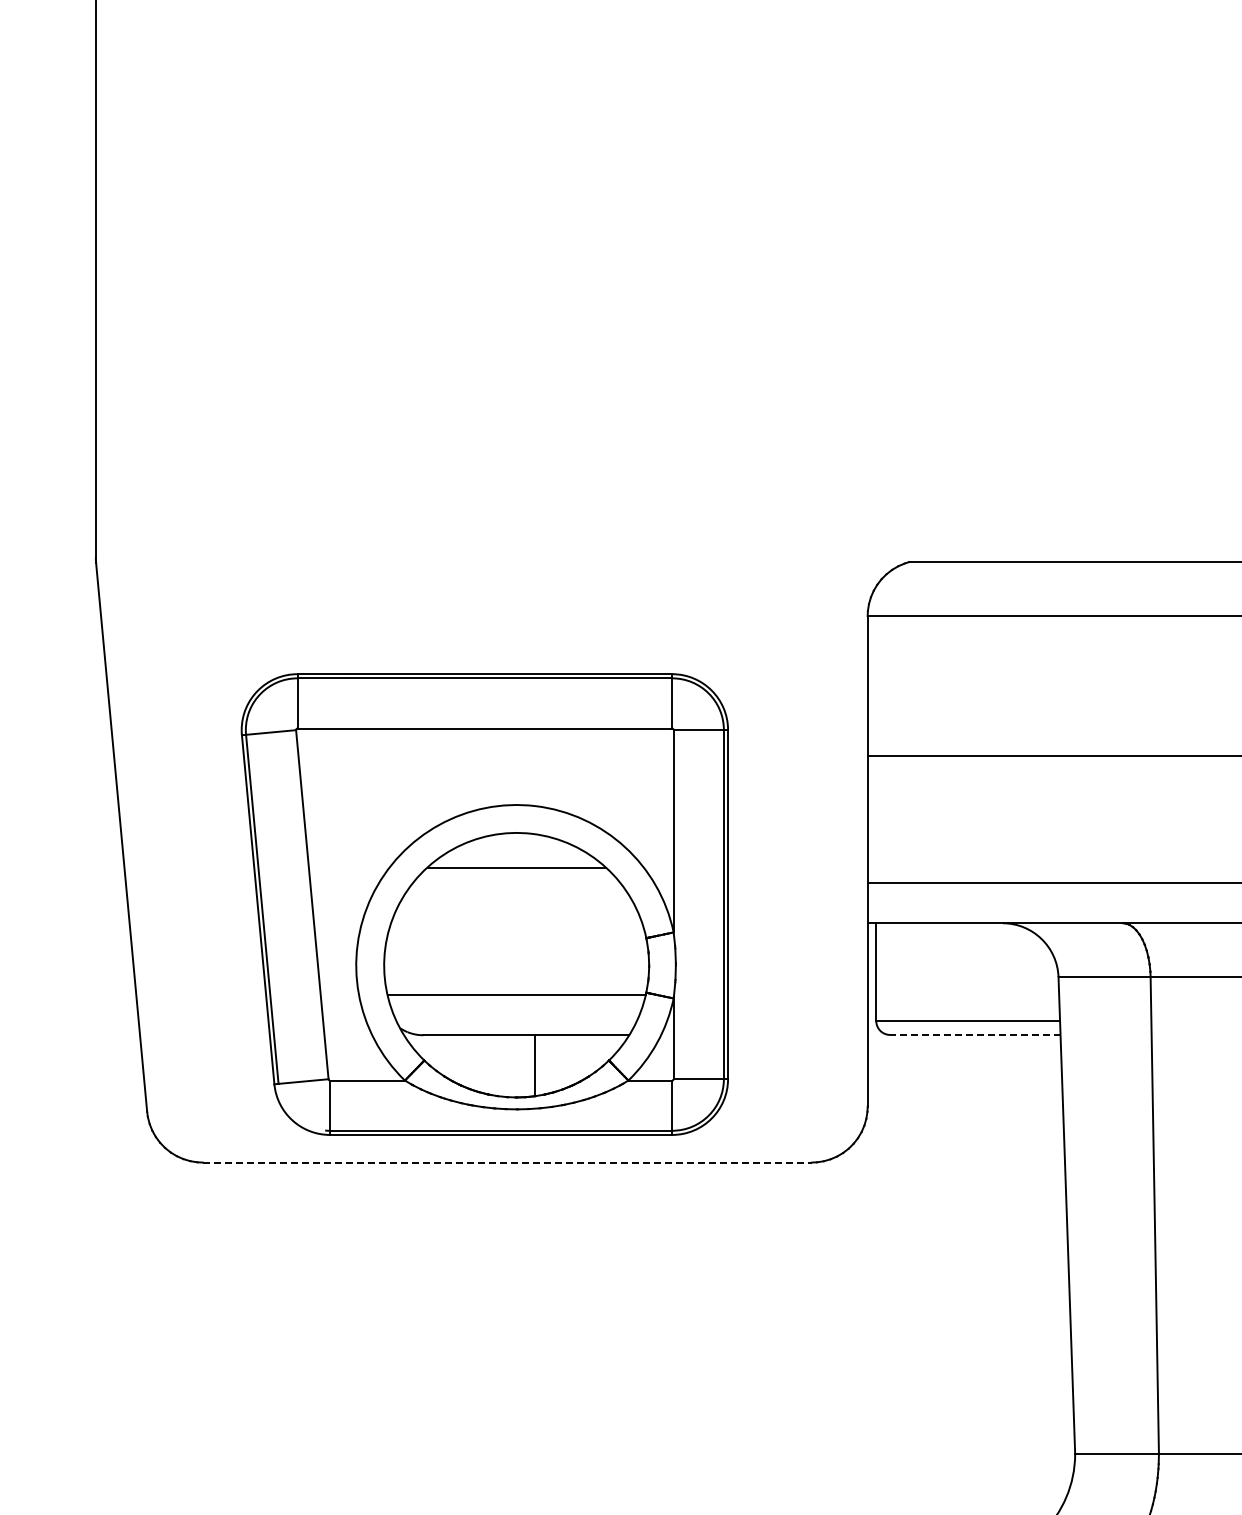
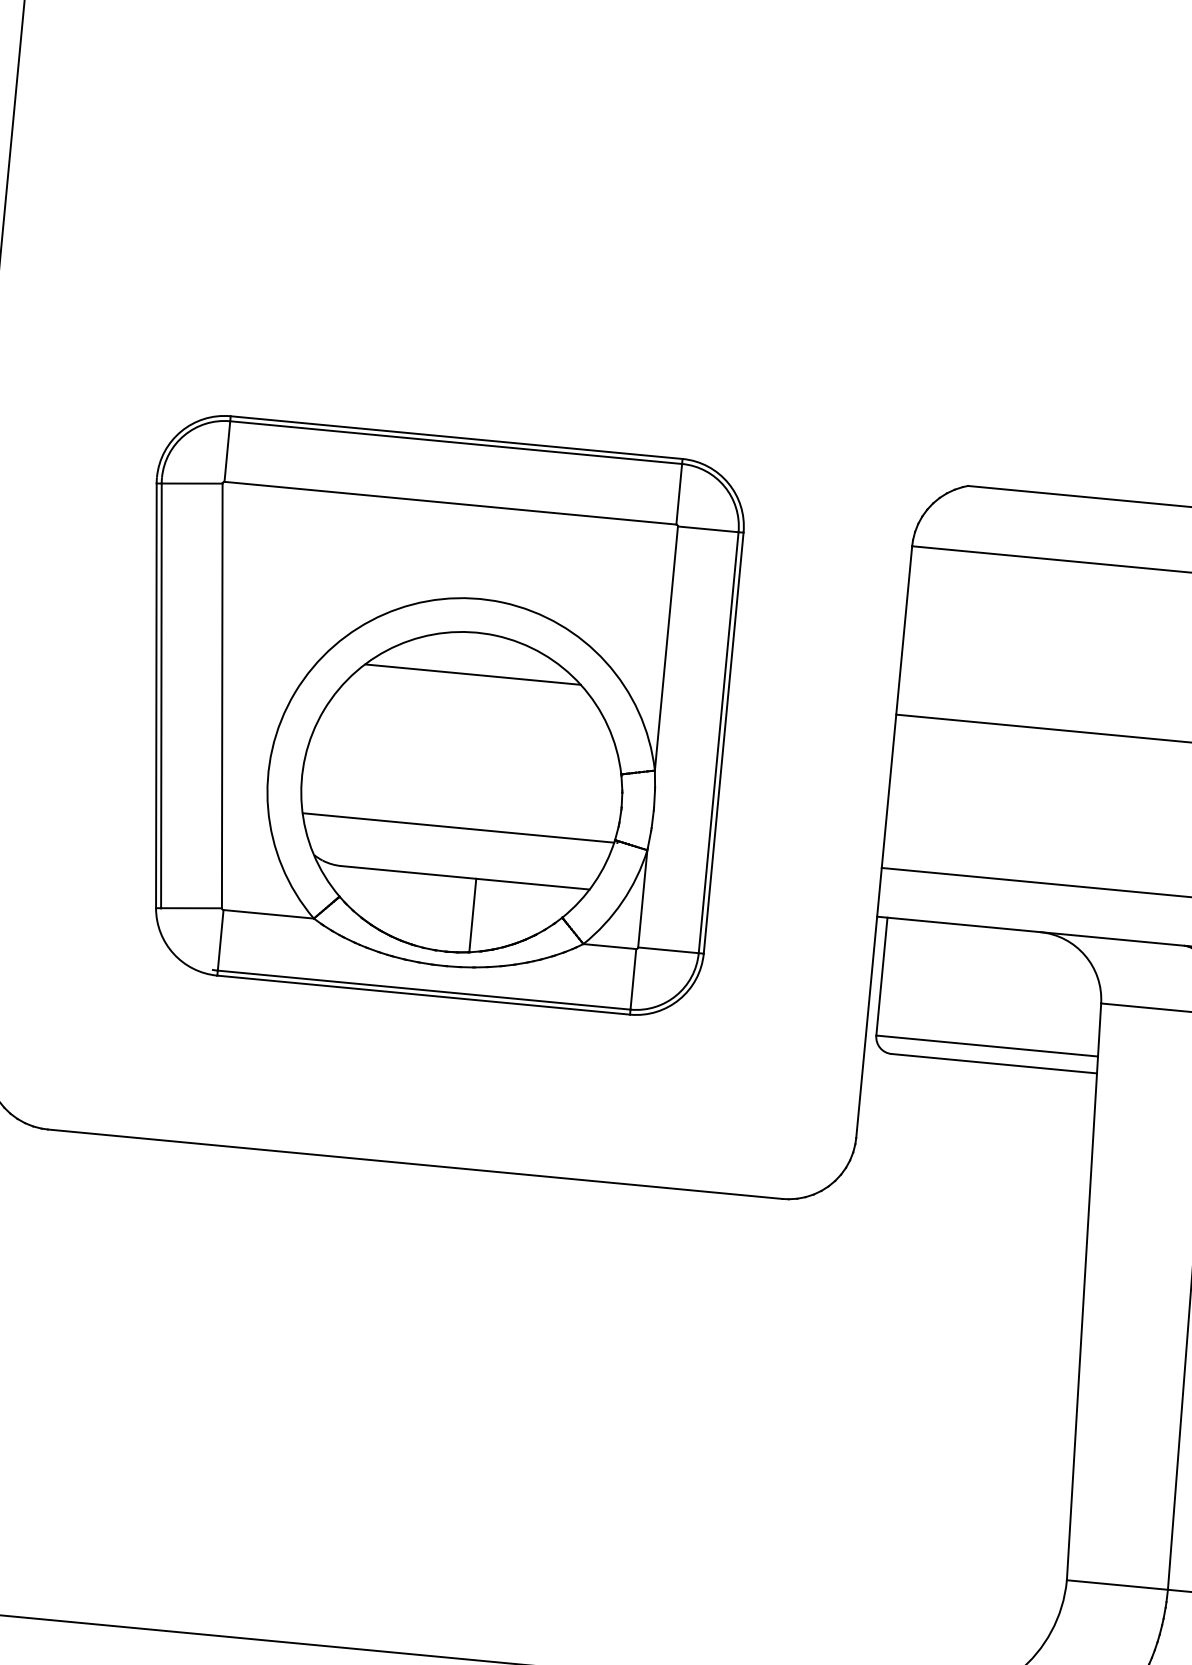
part: (484, 904) -> (429, 715), moved
line: (974, 1034) -> (993, 1063), dashed -> solid
line: (507, 1162) -> (415, 1164), dashed -> solid

